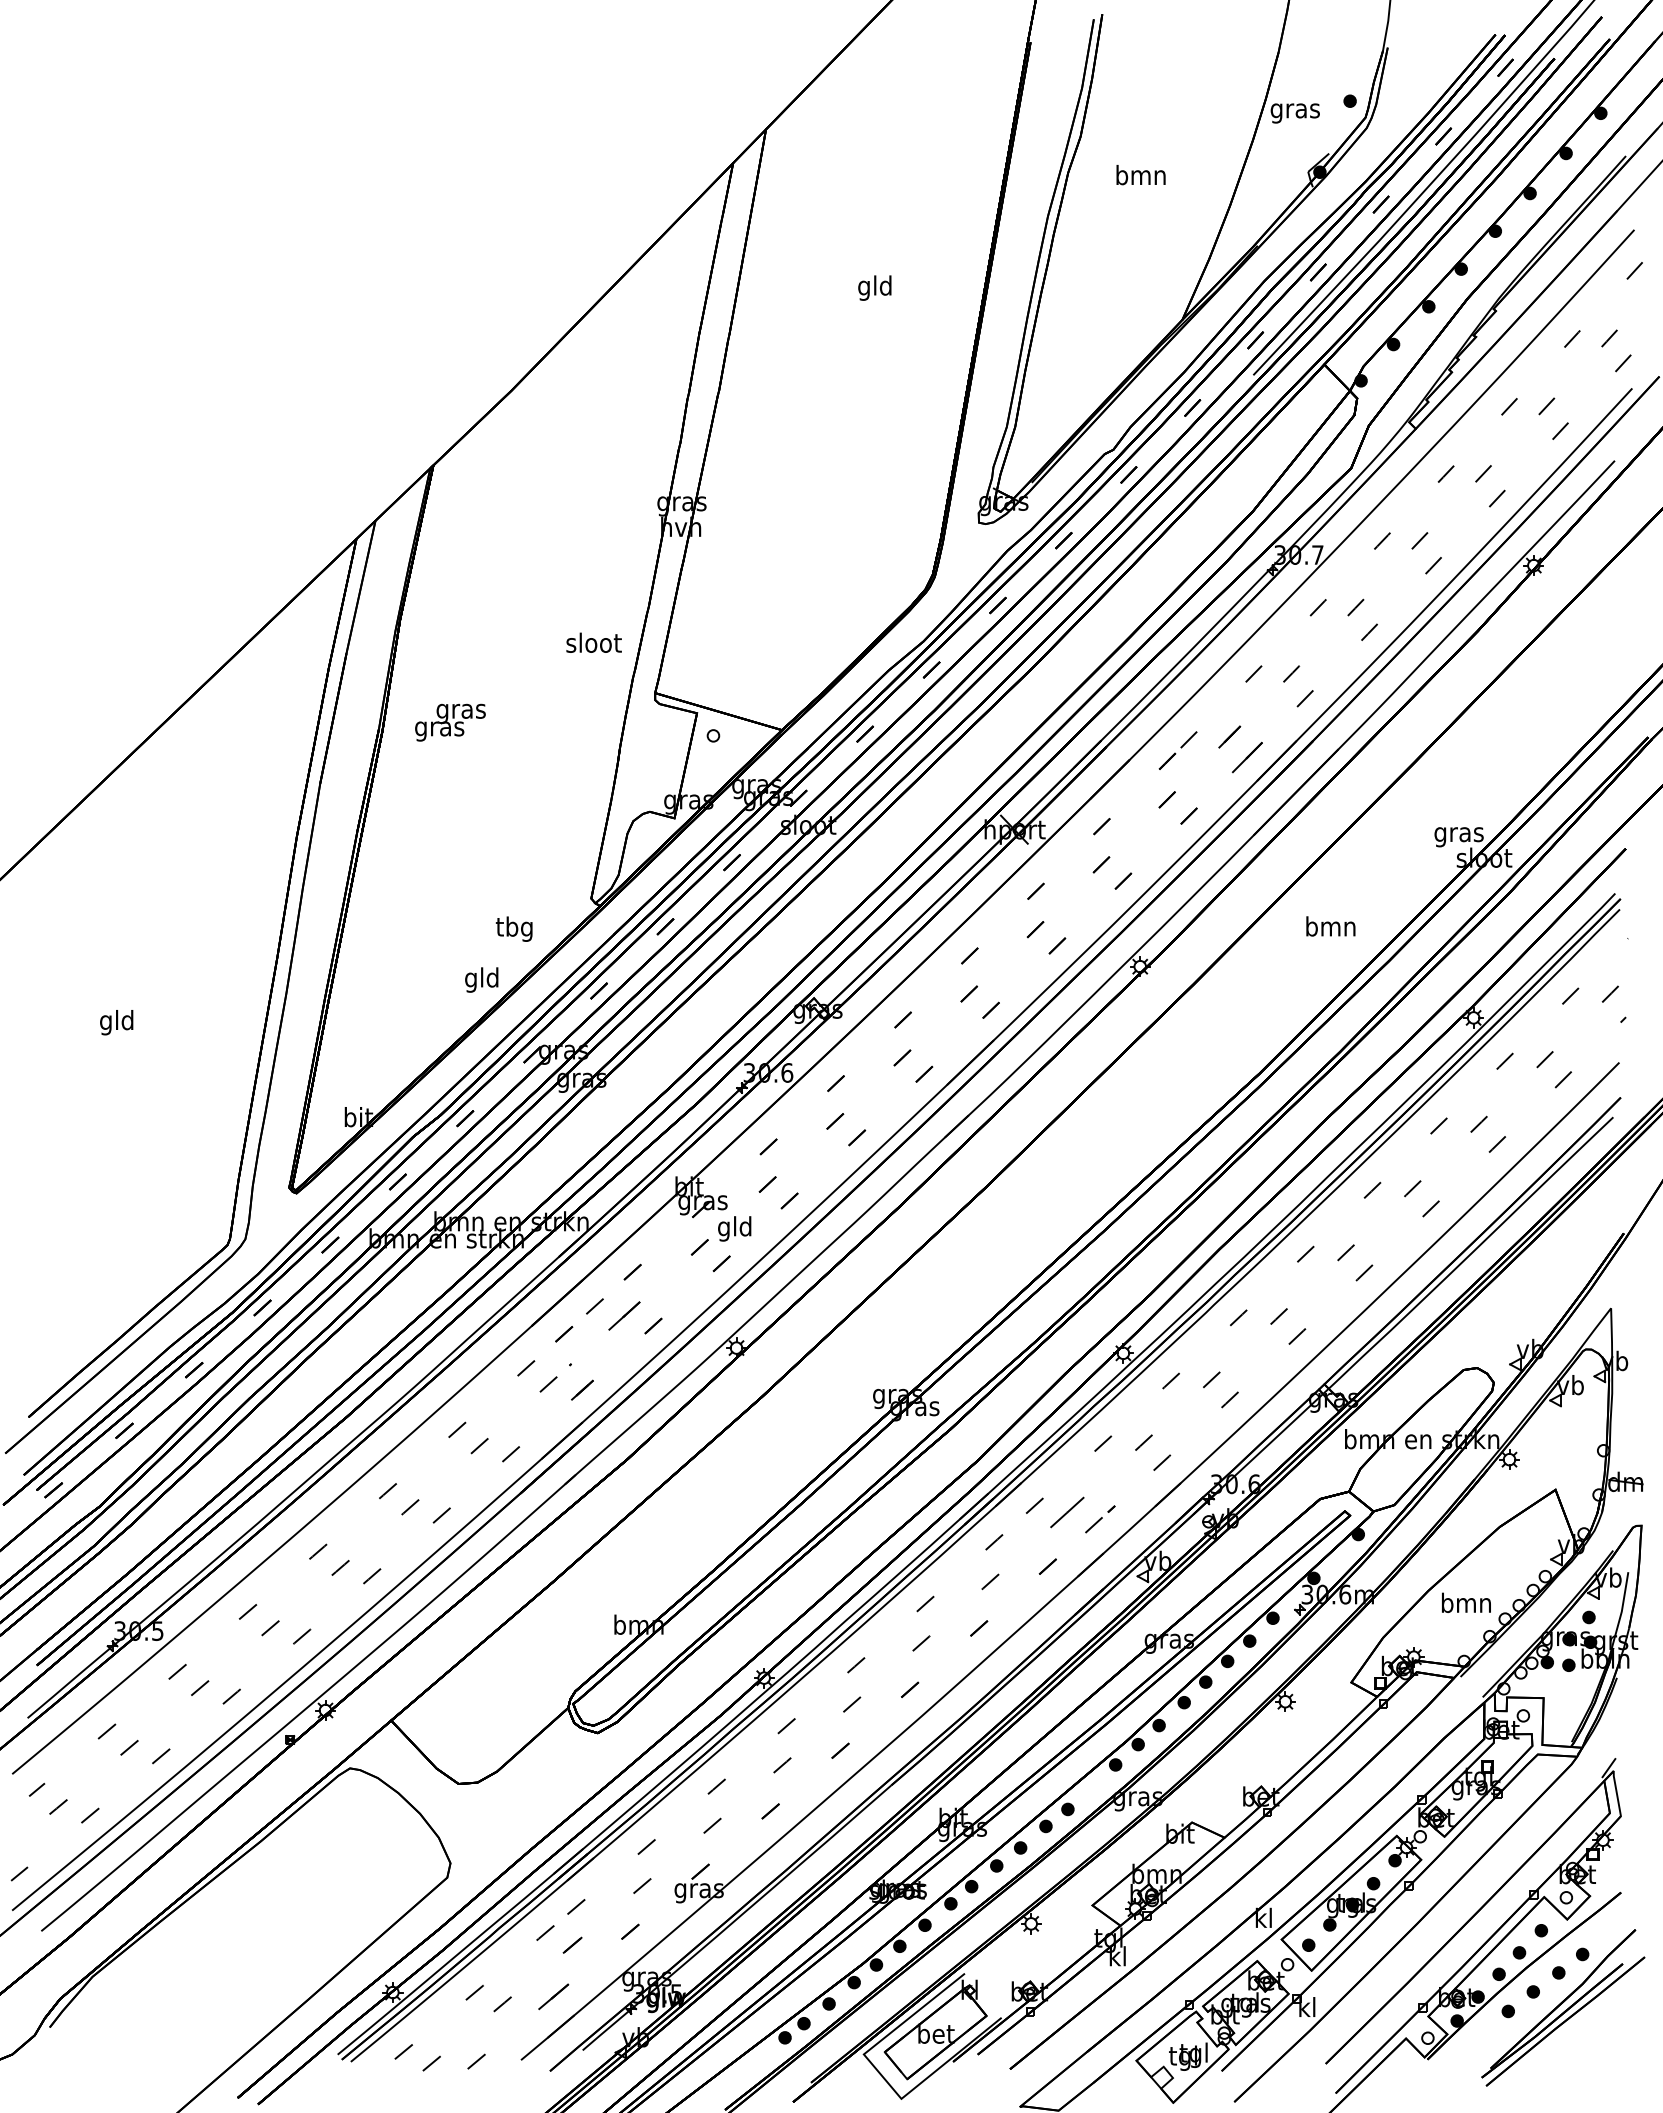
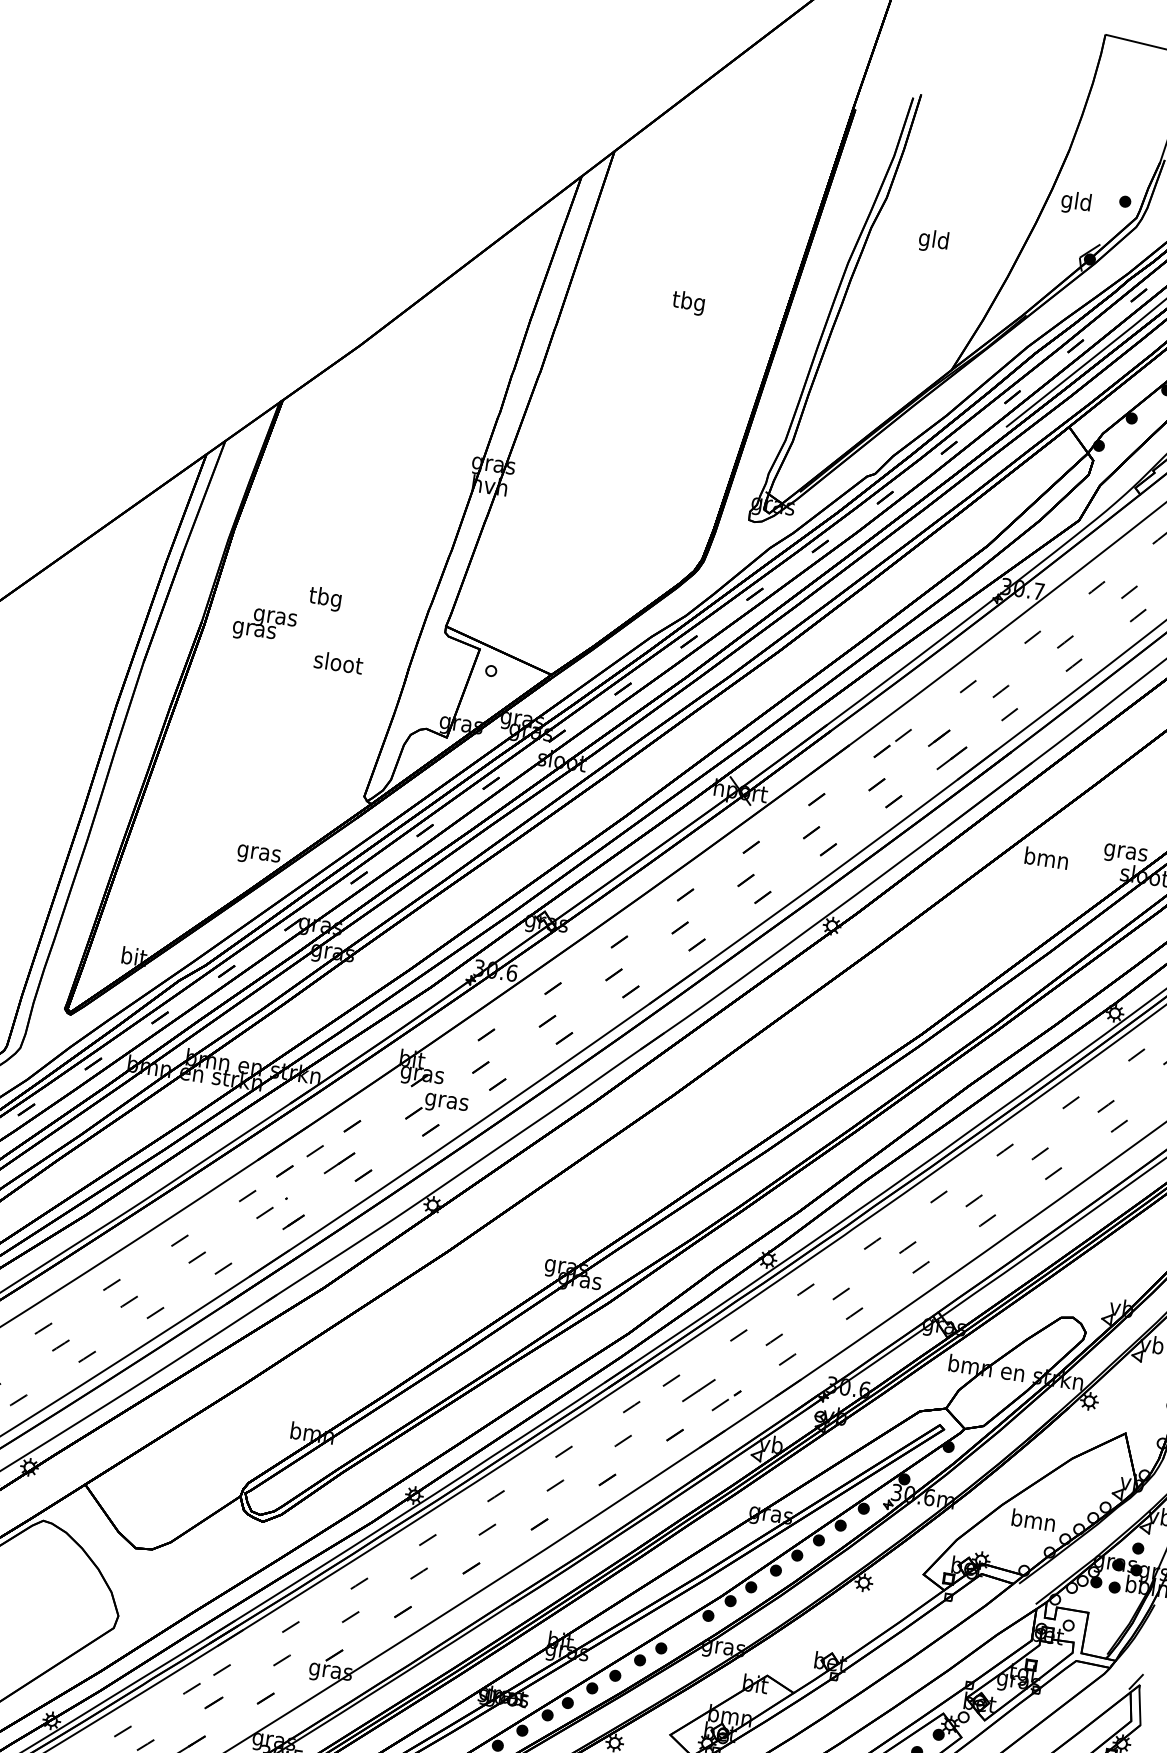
text: (1294, 110) -> (1075, 202), gras -> gld
text: (1140, 177) -> (933, 241), bmn -> gld
text: (874, 287) -> (688, 302), gld -> tbg
text: (593, 642) -> (338, 662), moved
text: (1330, 926) -> (1046, 858), moved
text: (513, 928) -> (324, 598), moved
text: (481, 979) -> (258, 852), gld -> gras
text: (734, 1228) -> (446, 1101), gld -> gras

